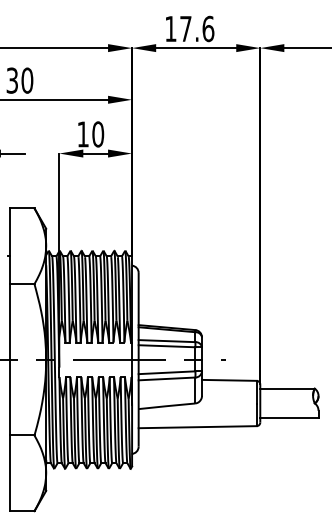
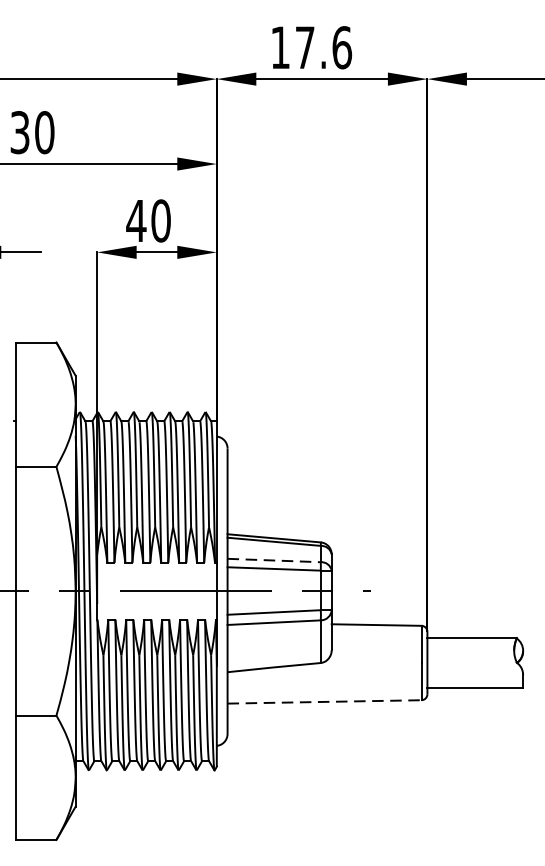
text: (82, 134) -> (135, 221), 10 -> 40
line: (167, 341) -> (274, 561), solid -> dashed
line: (198, 427) -> (325, 702), solid -> dashed

